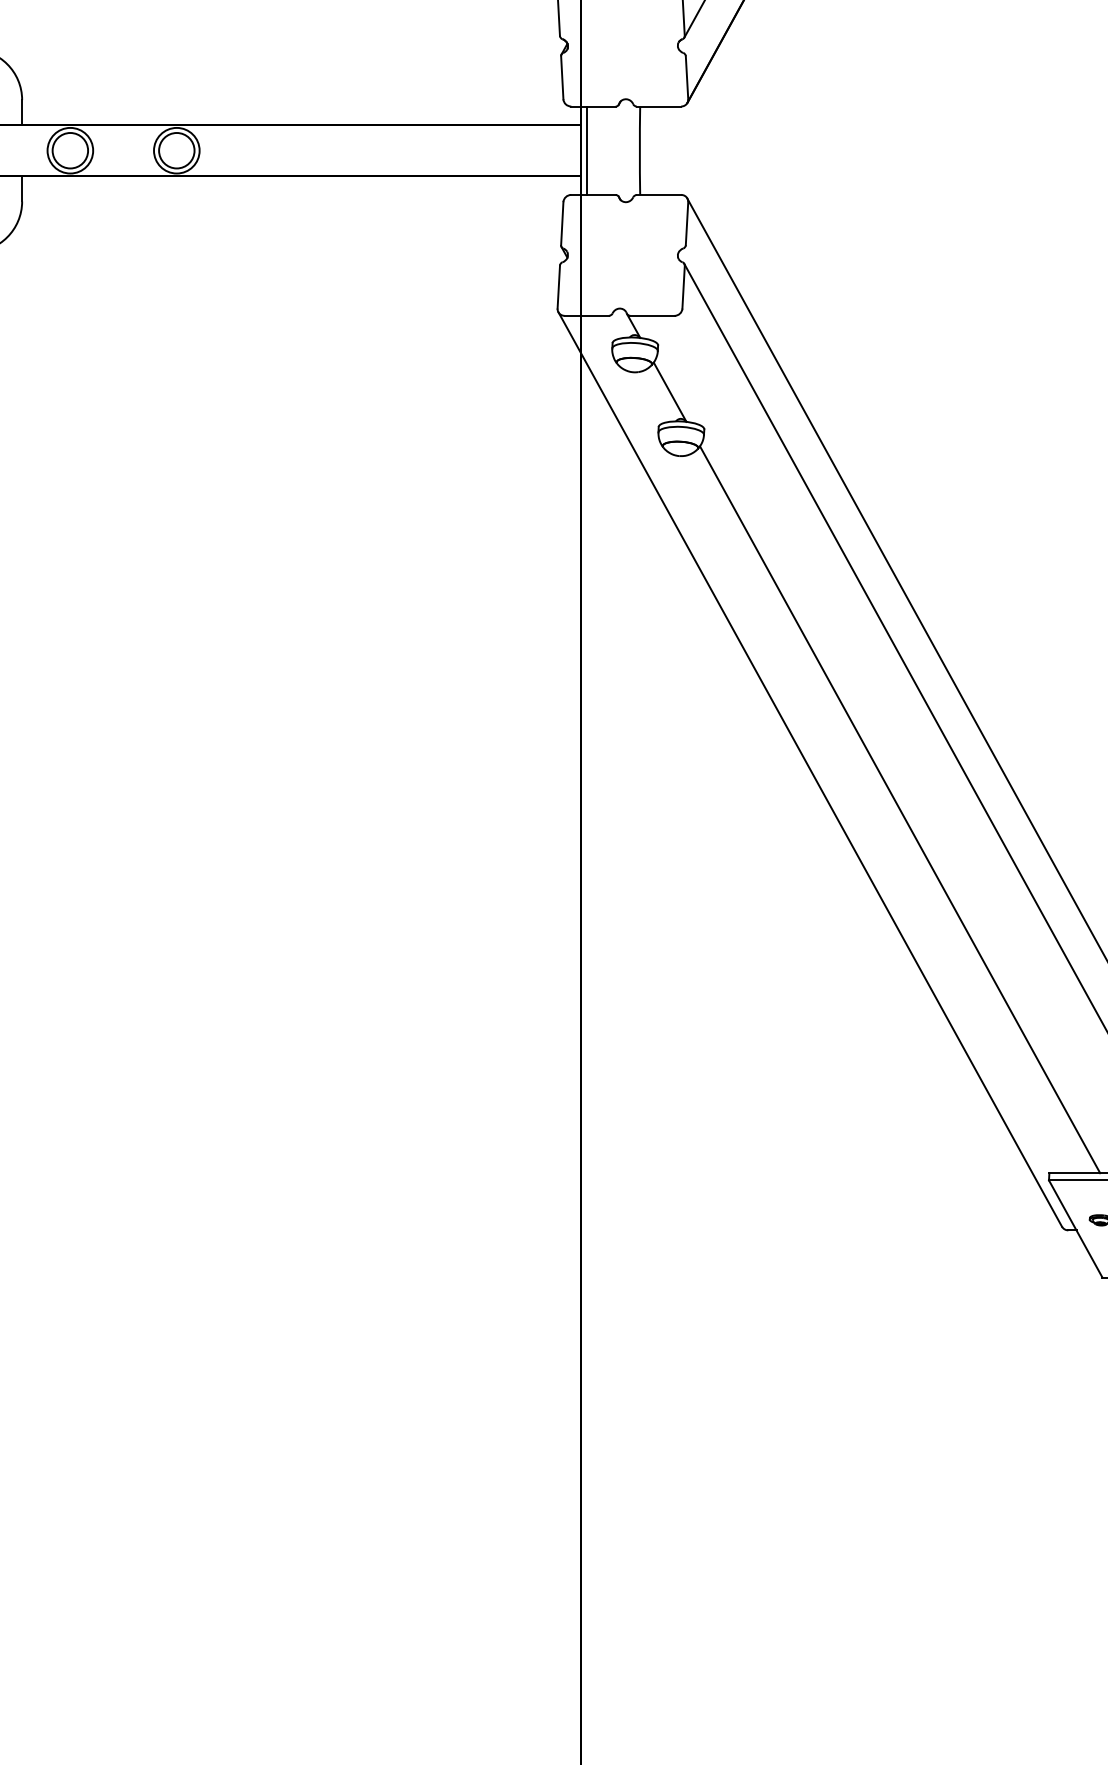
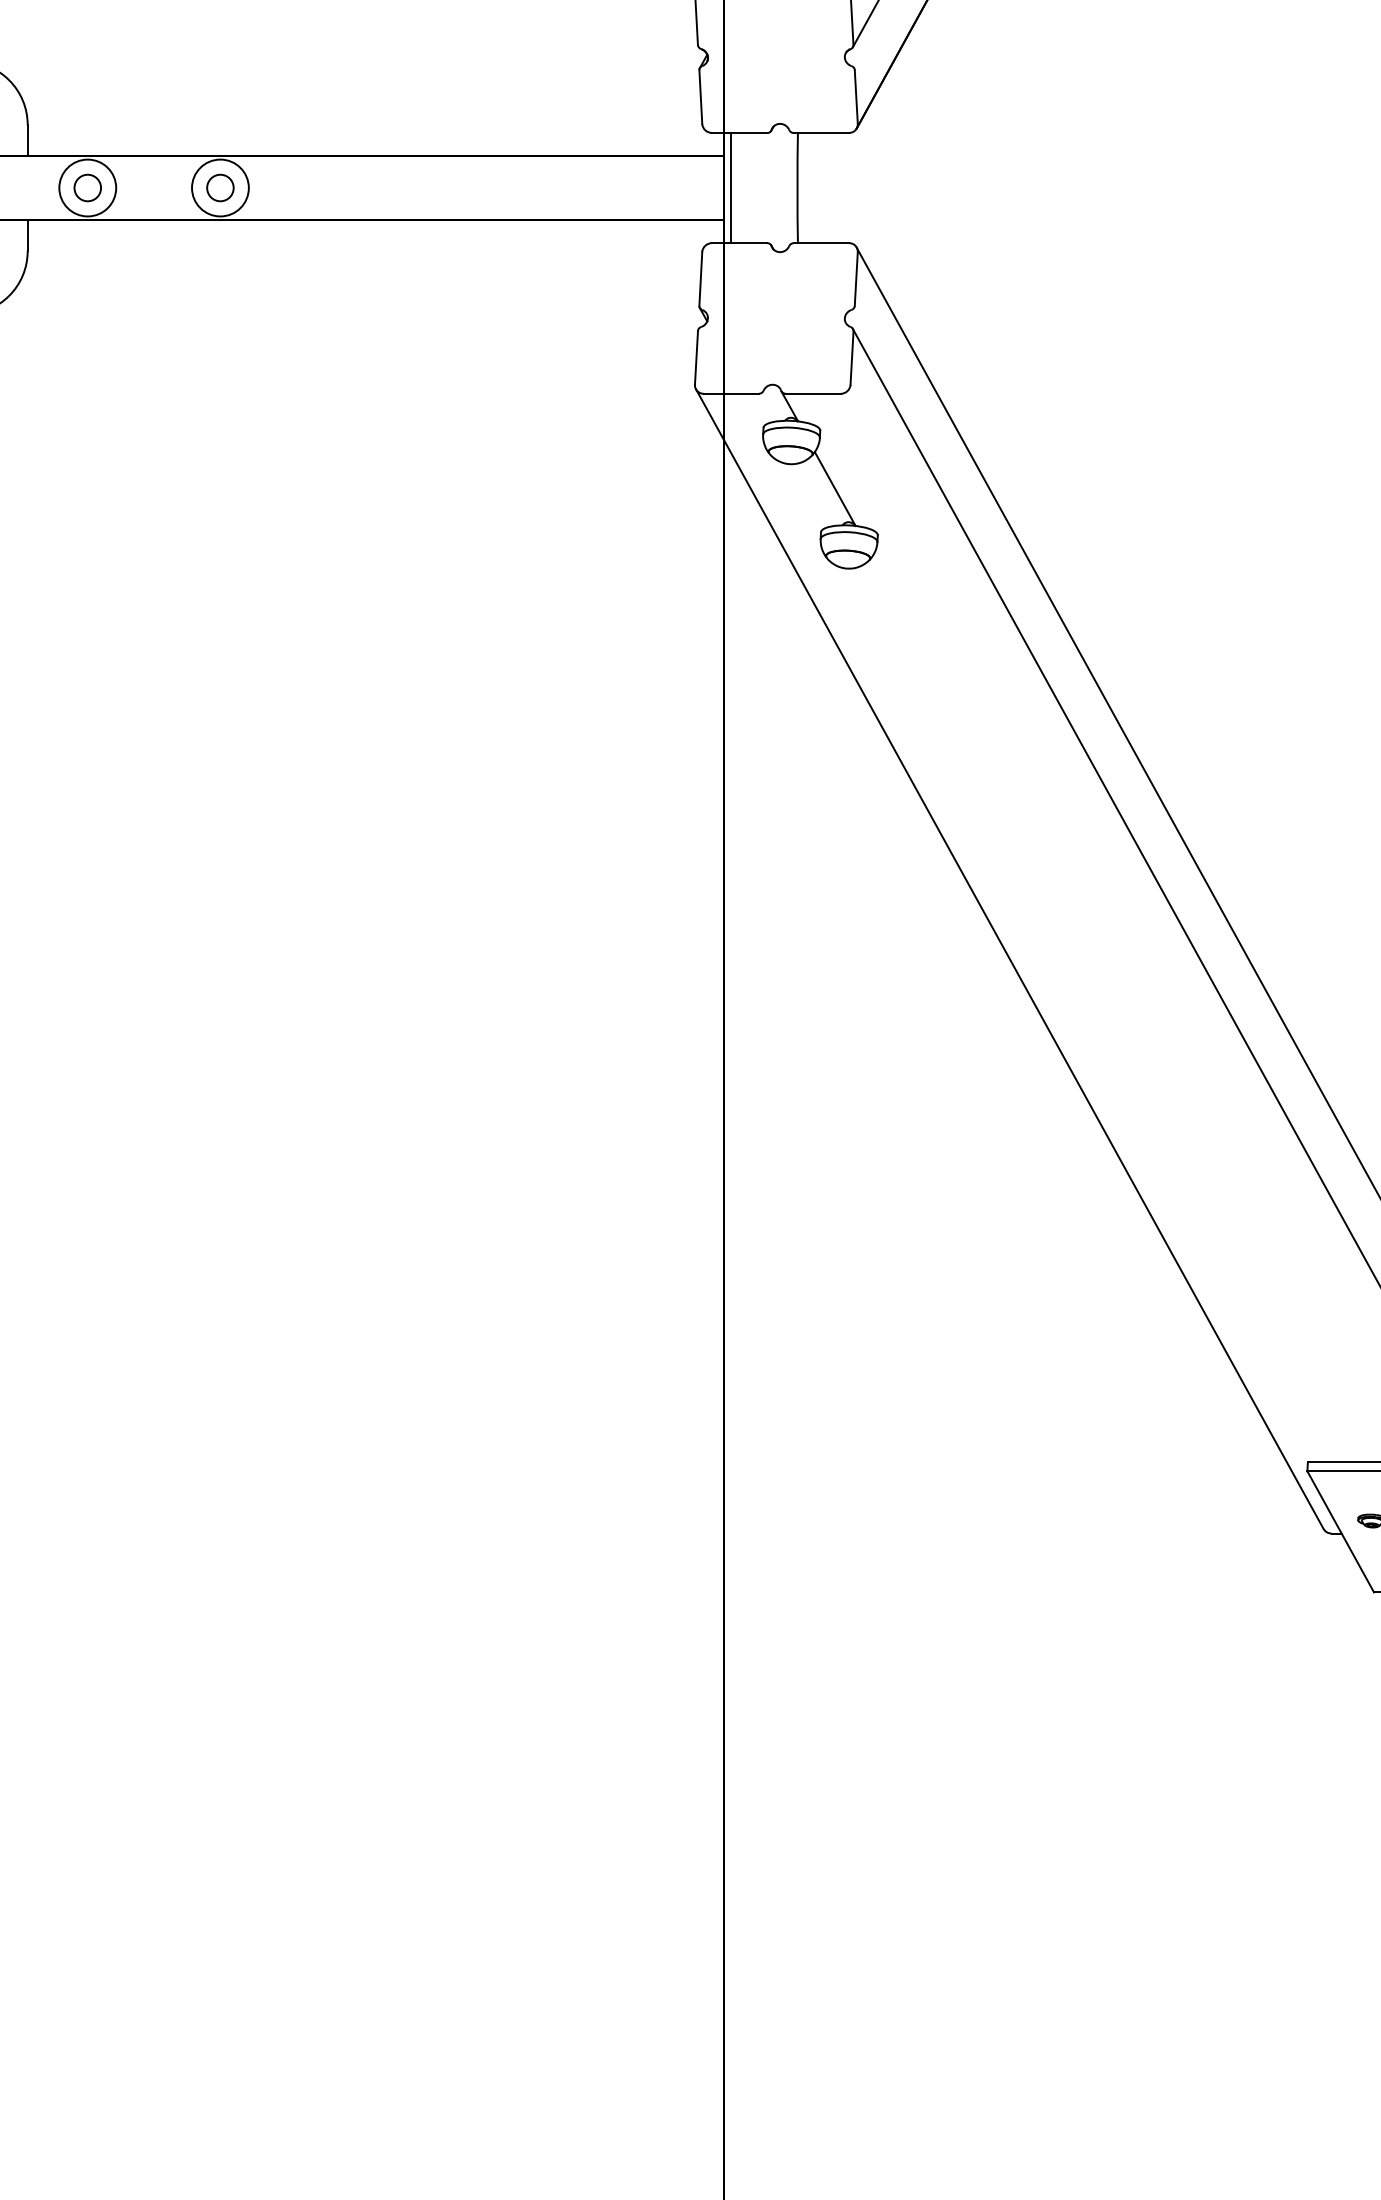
circle: (70, 150) -> (87, 187), size x0.6
circle: (176, 150) -> (220, 187), size x0.6
line: (899, 809) -> (1121, 1009), removed

